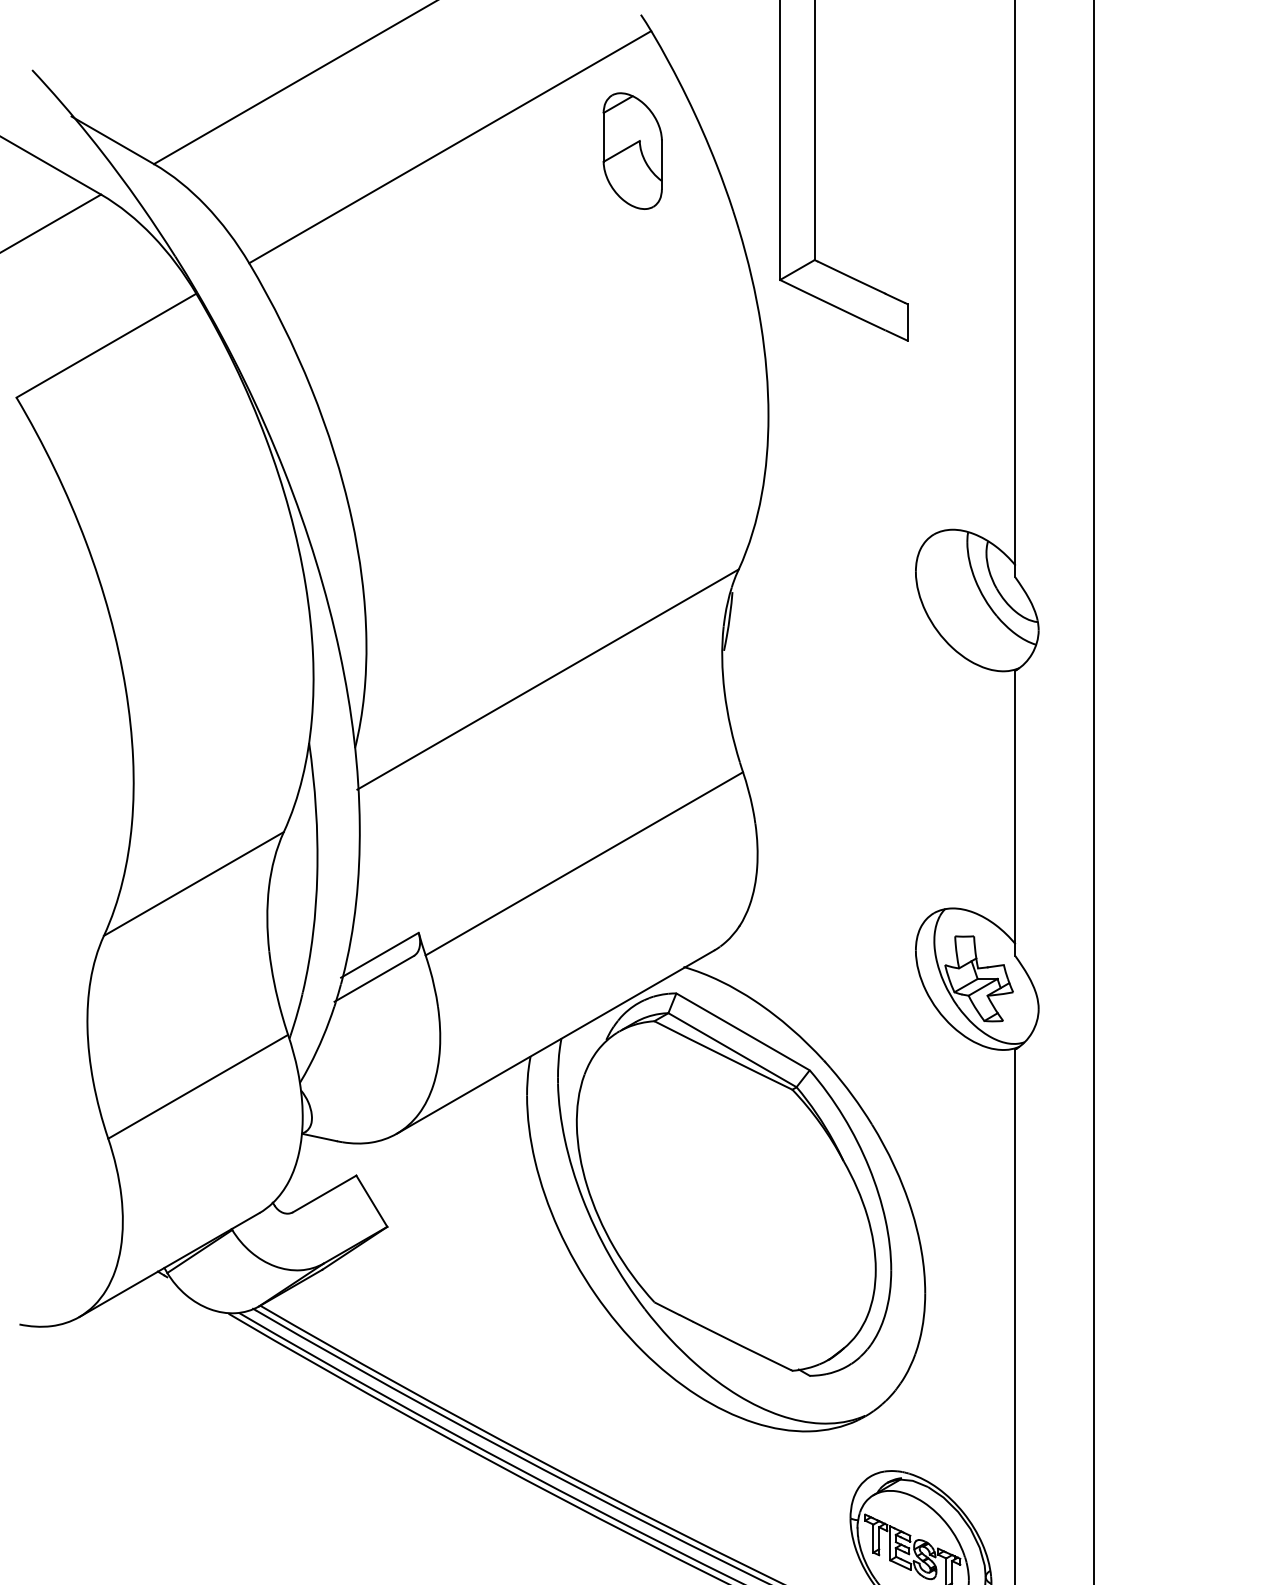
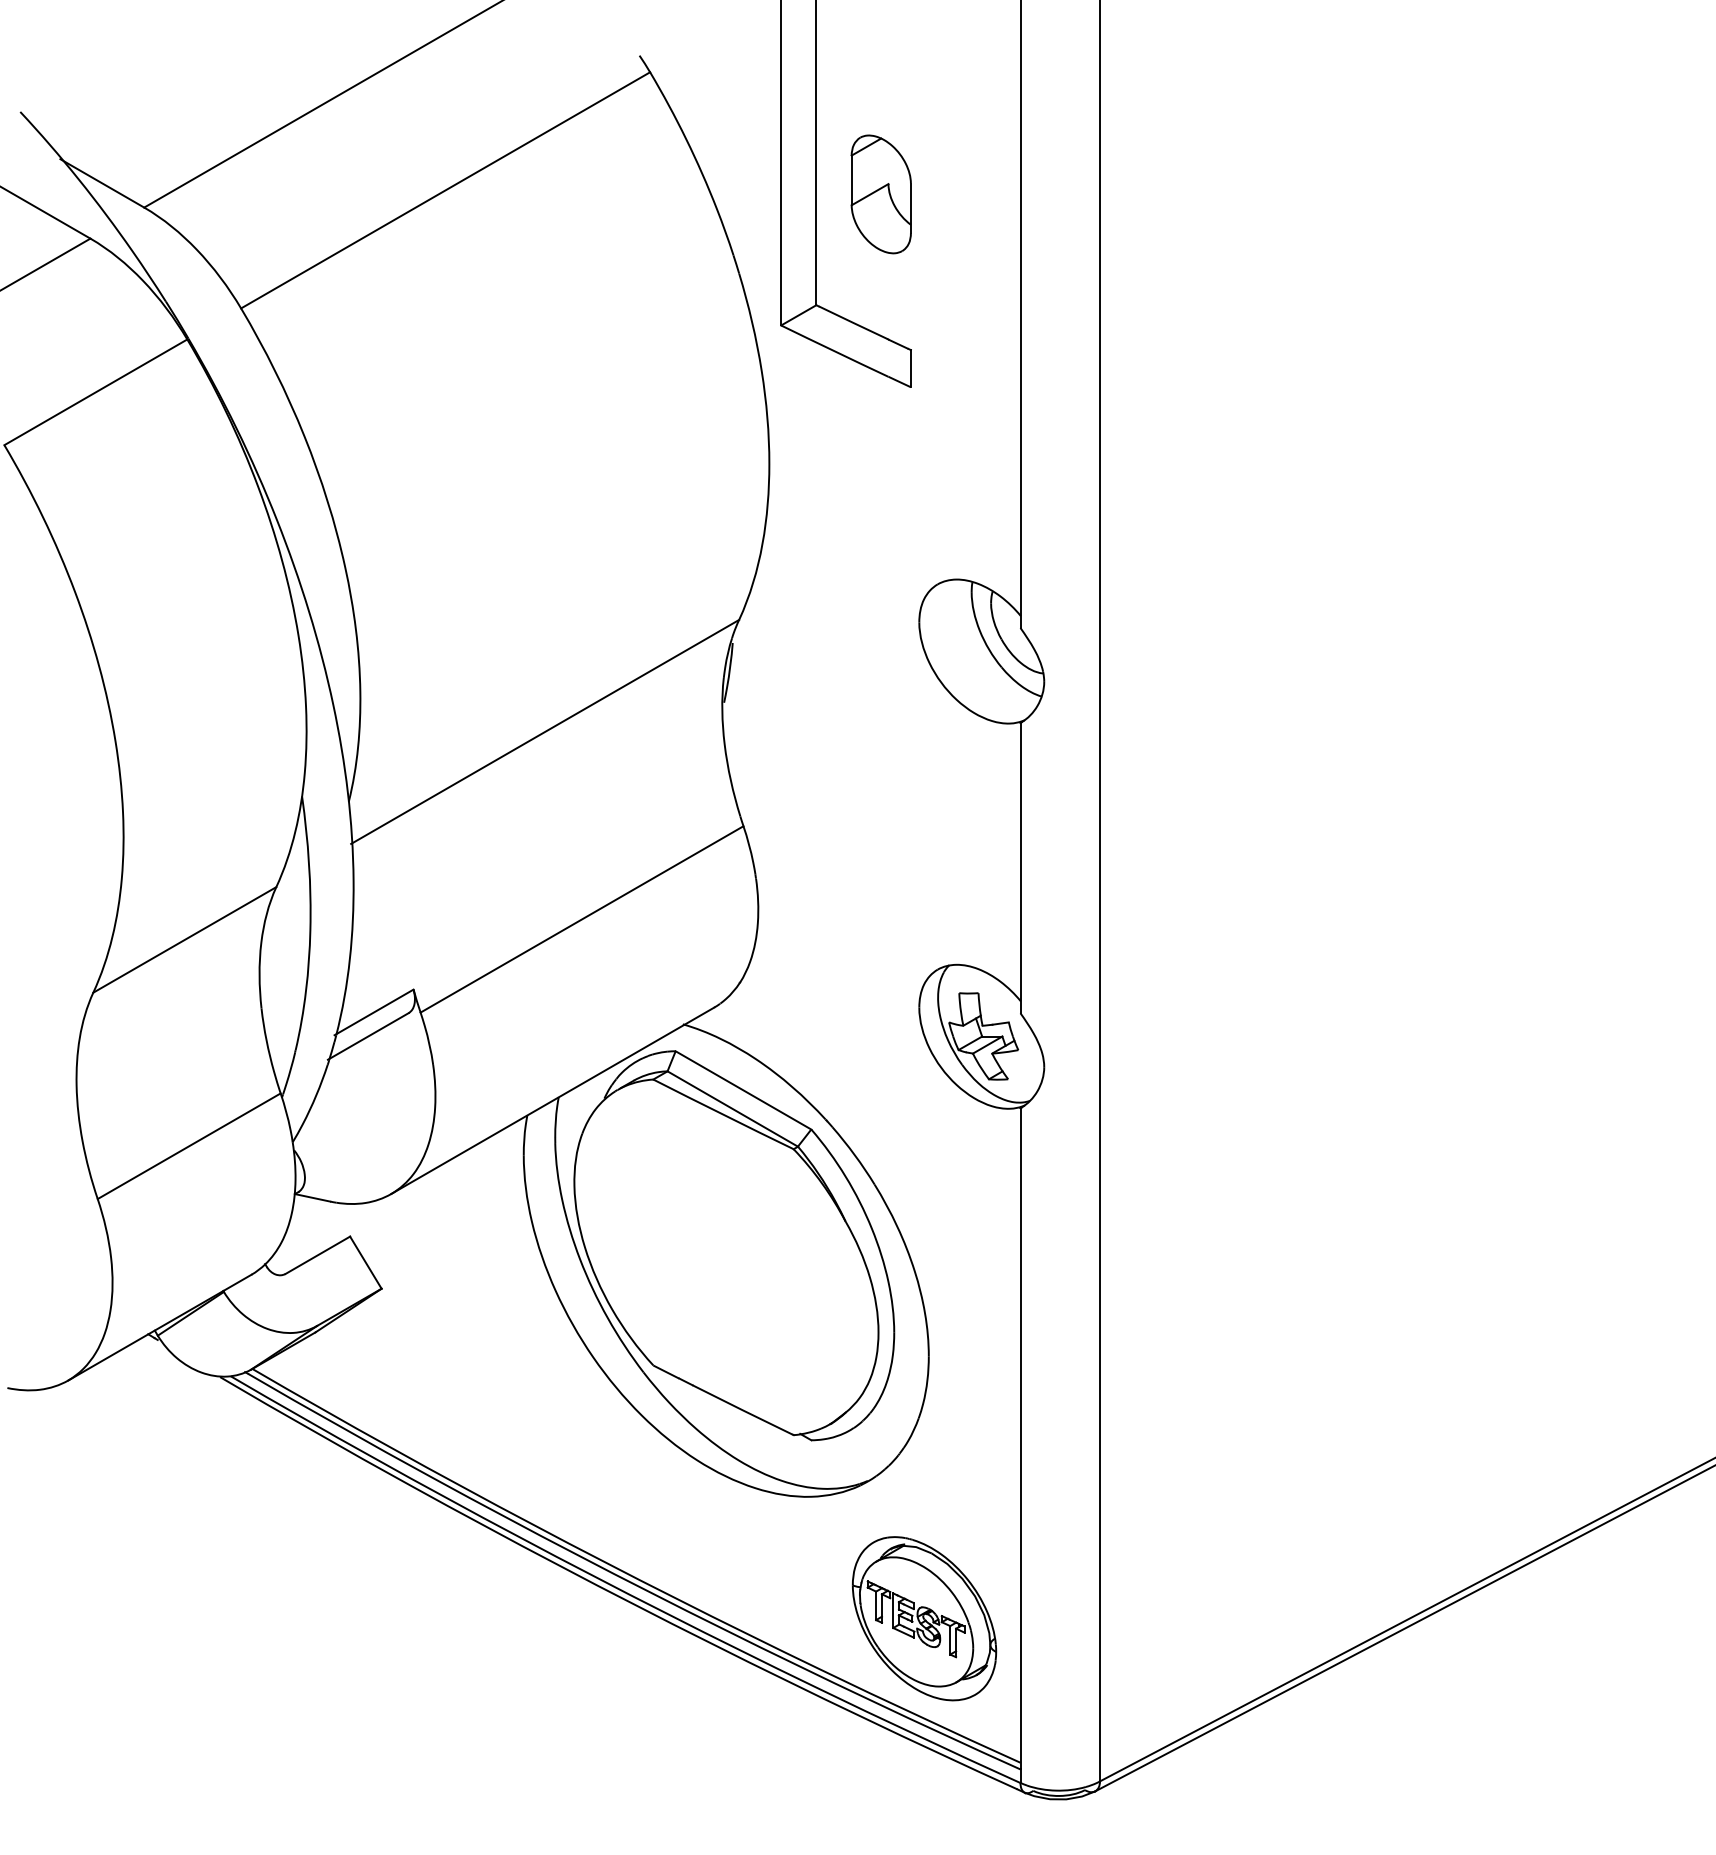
part: (631, 151) -> (880, 194), moved

